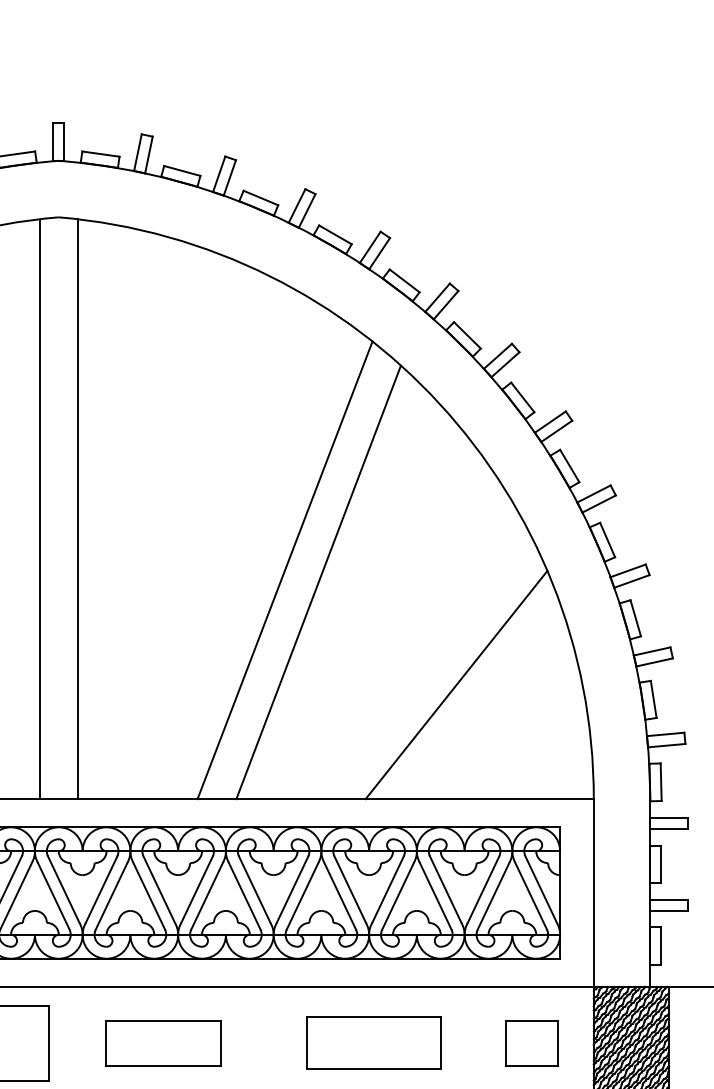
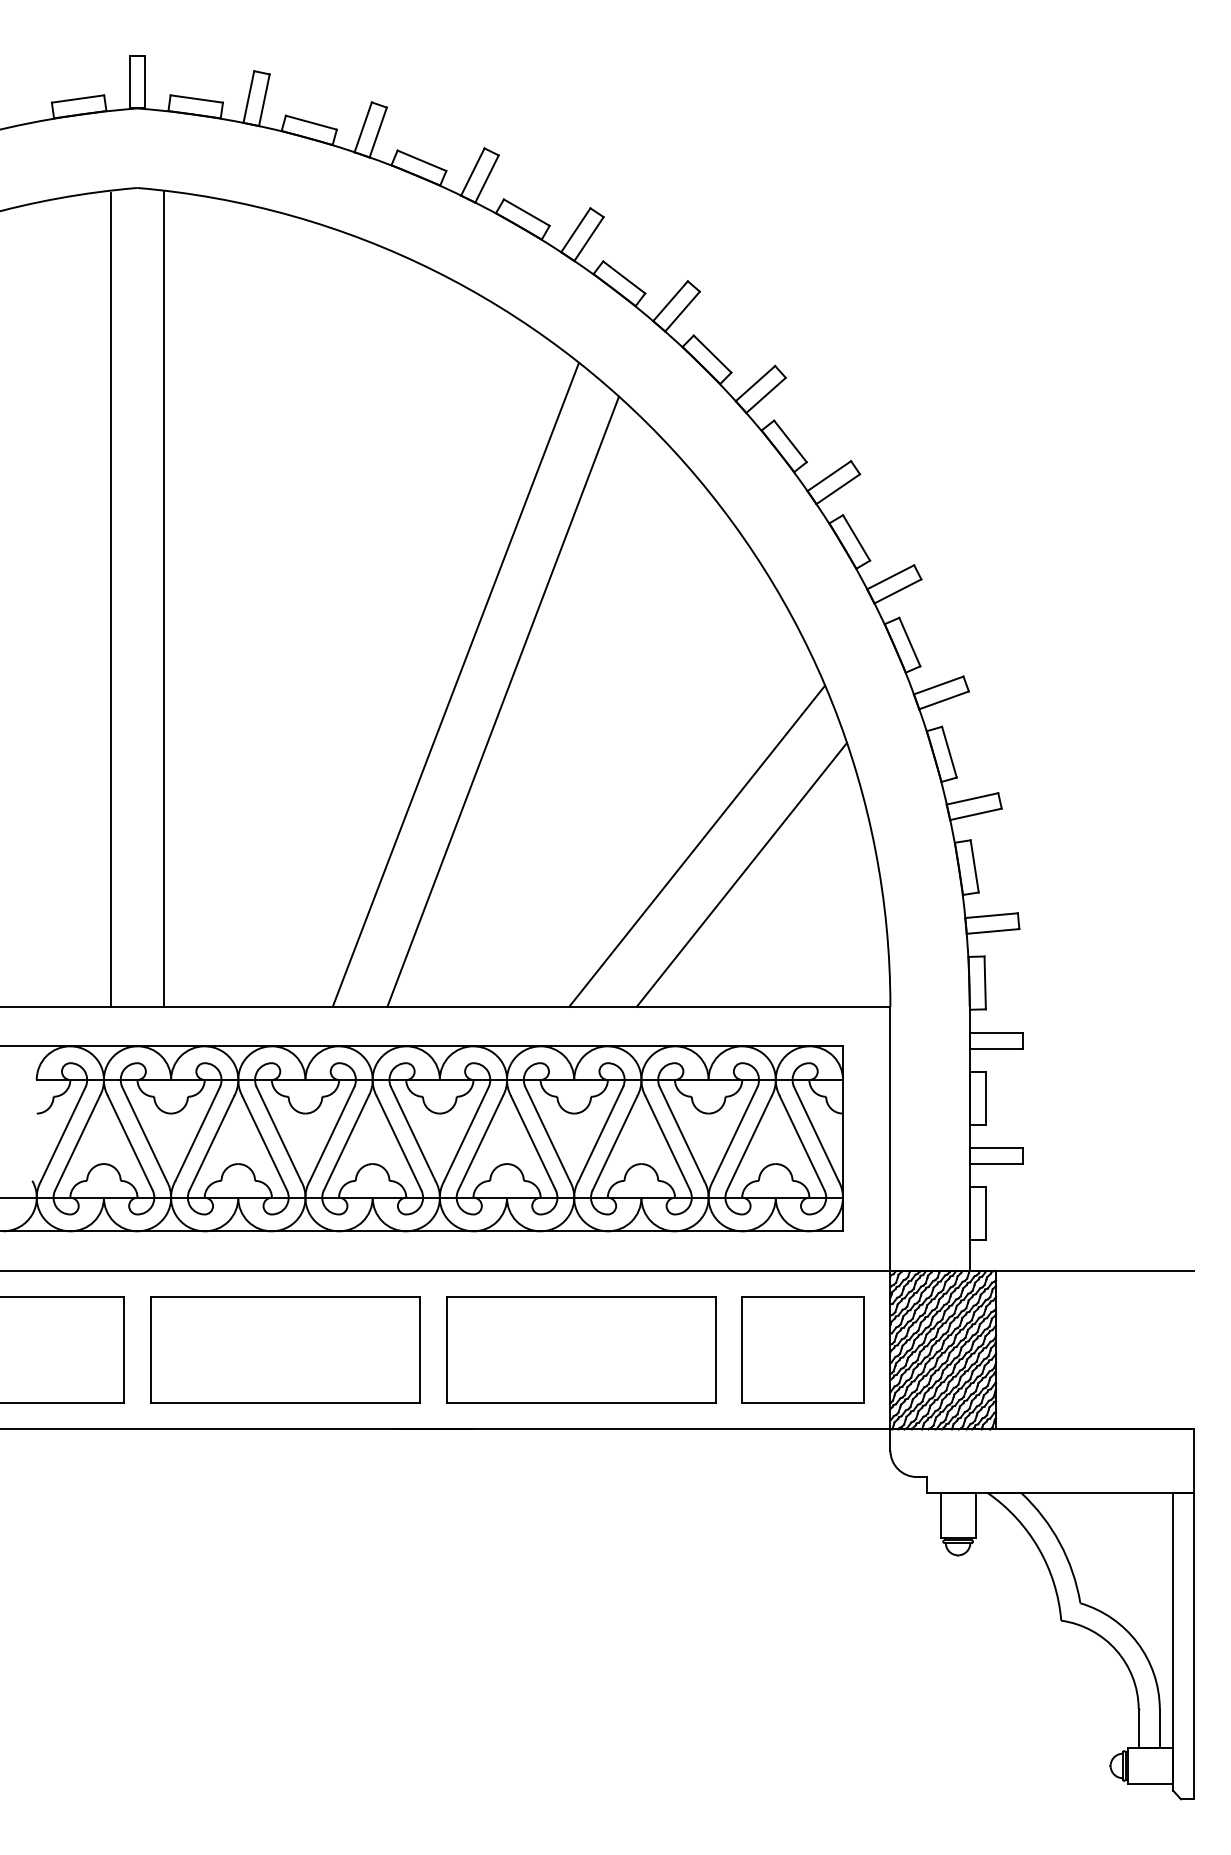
line: (487, 705) -> (741, 874), added
part: (163, 1042) -> (285, 1349), size x1.67
part: (374, 1042) -> (581, 1349), size x1.43
part: (531, 1042) -> (802, 1349), size x1.67

